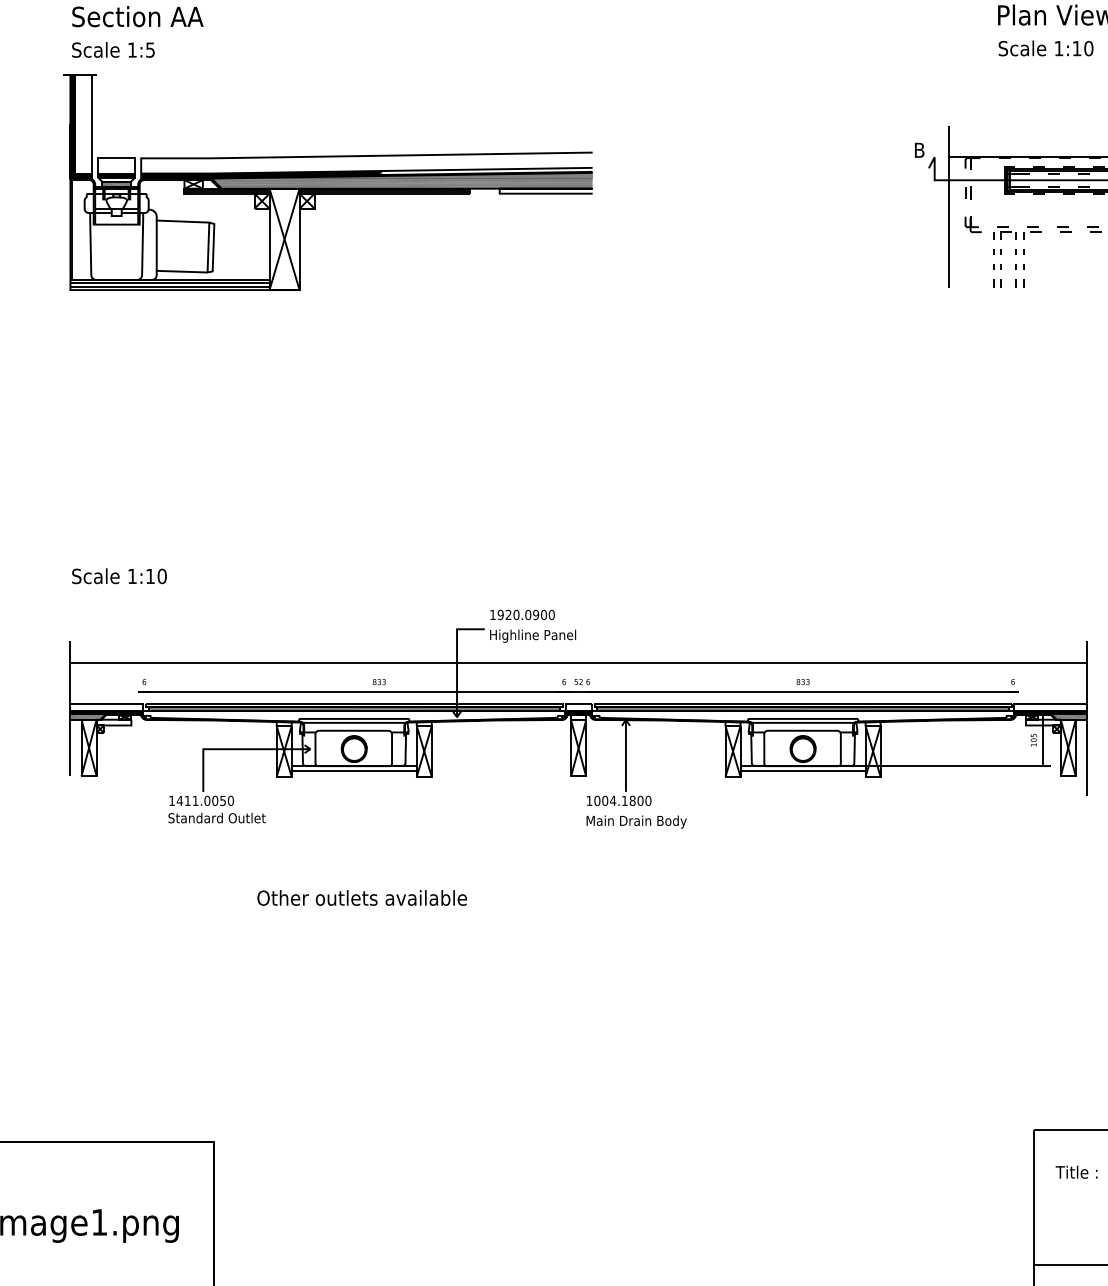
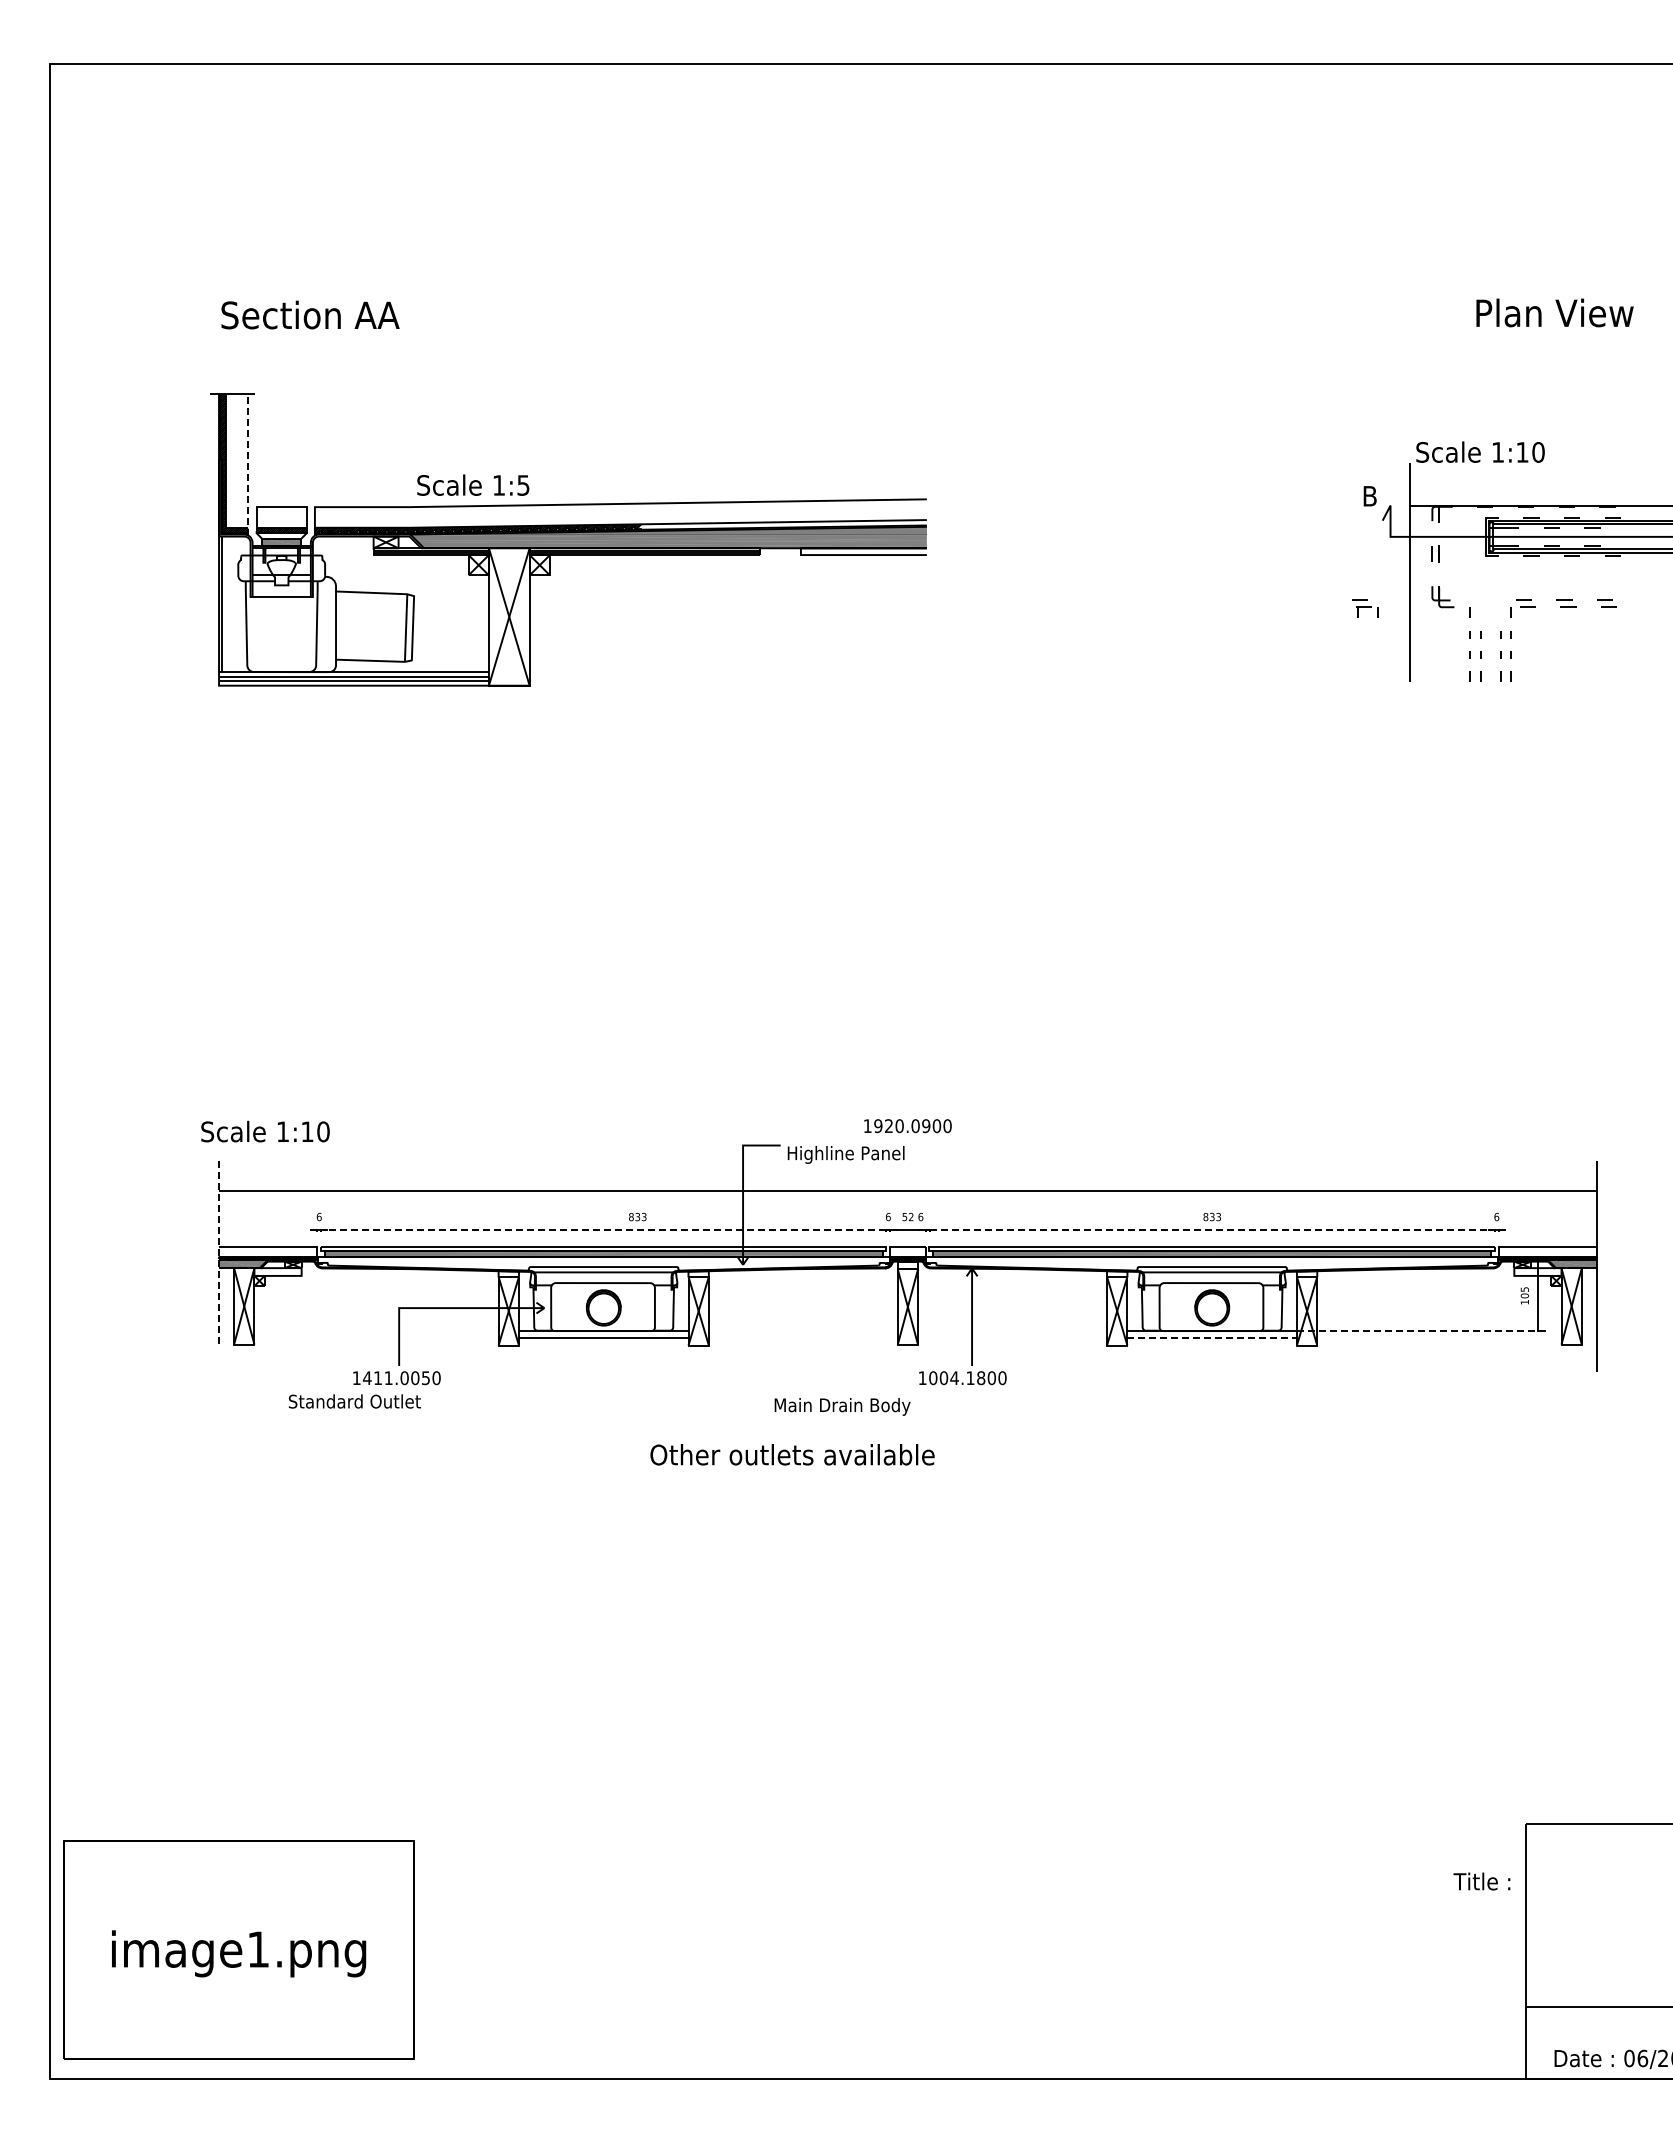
text: (1046, 47) -> (1480, 451), moved
text: (113, 49) -> (473, 484), moved
line: (92, 126) -> (248, 464), solid -> dashed
part: (1006, 233) -> (1365, 608), moved
text: (119, 576) -> (265, 1131), moved
text: (522, 615) -> (907, 1126), moved
line: (354, 691) -> (603, 1230), solid -> dashed
line: (803, 691) -> (1212, 1230), solid -> dashed
line: (70, 708) -> (219, 1252), solid -> dashed
line: (958, 766) -> (1422, 1331), solid -> dashed
line: (803, 770) -> (1212, 1337), solid -> dashed
text: (216, 818) -> (354, 1401), moved
text: (636, 821) -> (842, 1406), moved
text: (362, 897) -> (792, 1454), moved
text: (1076, 1172) -> (1481, 1881), moved

